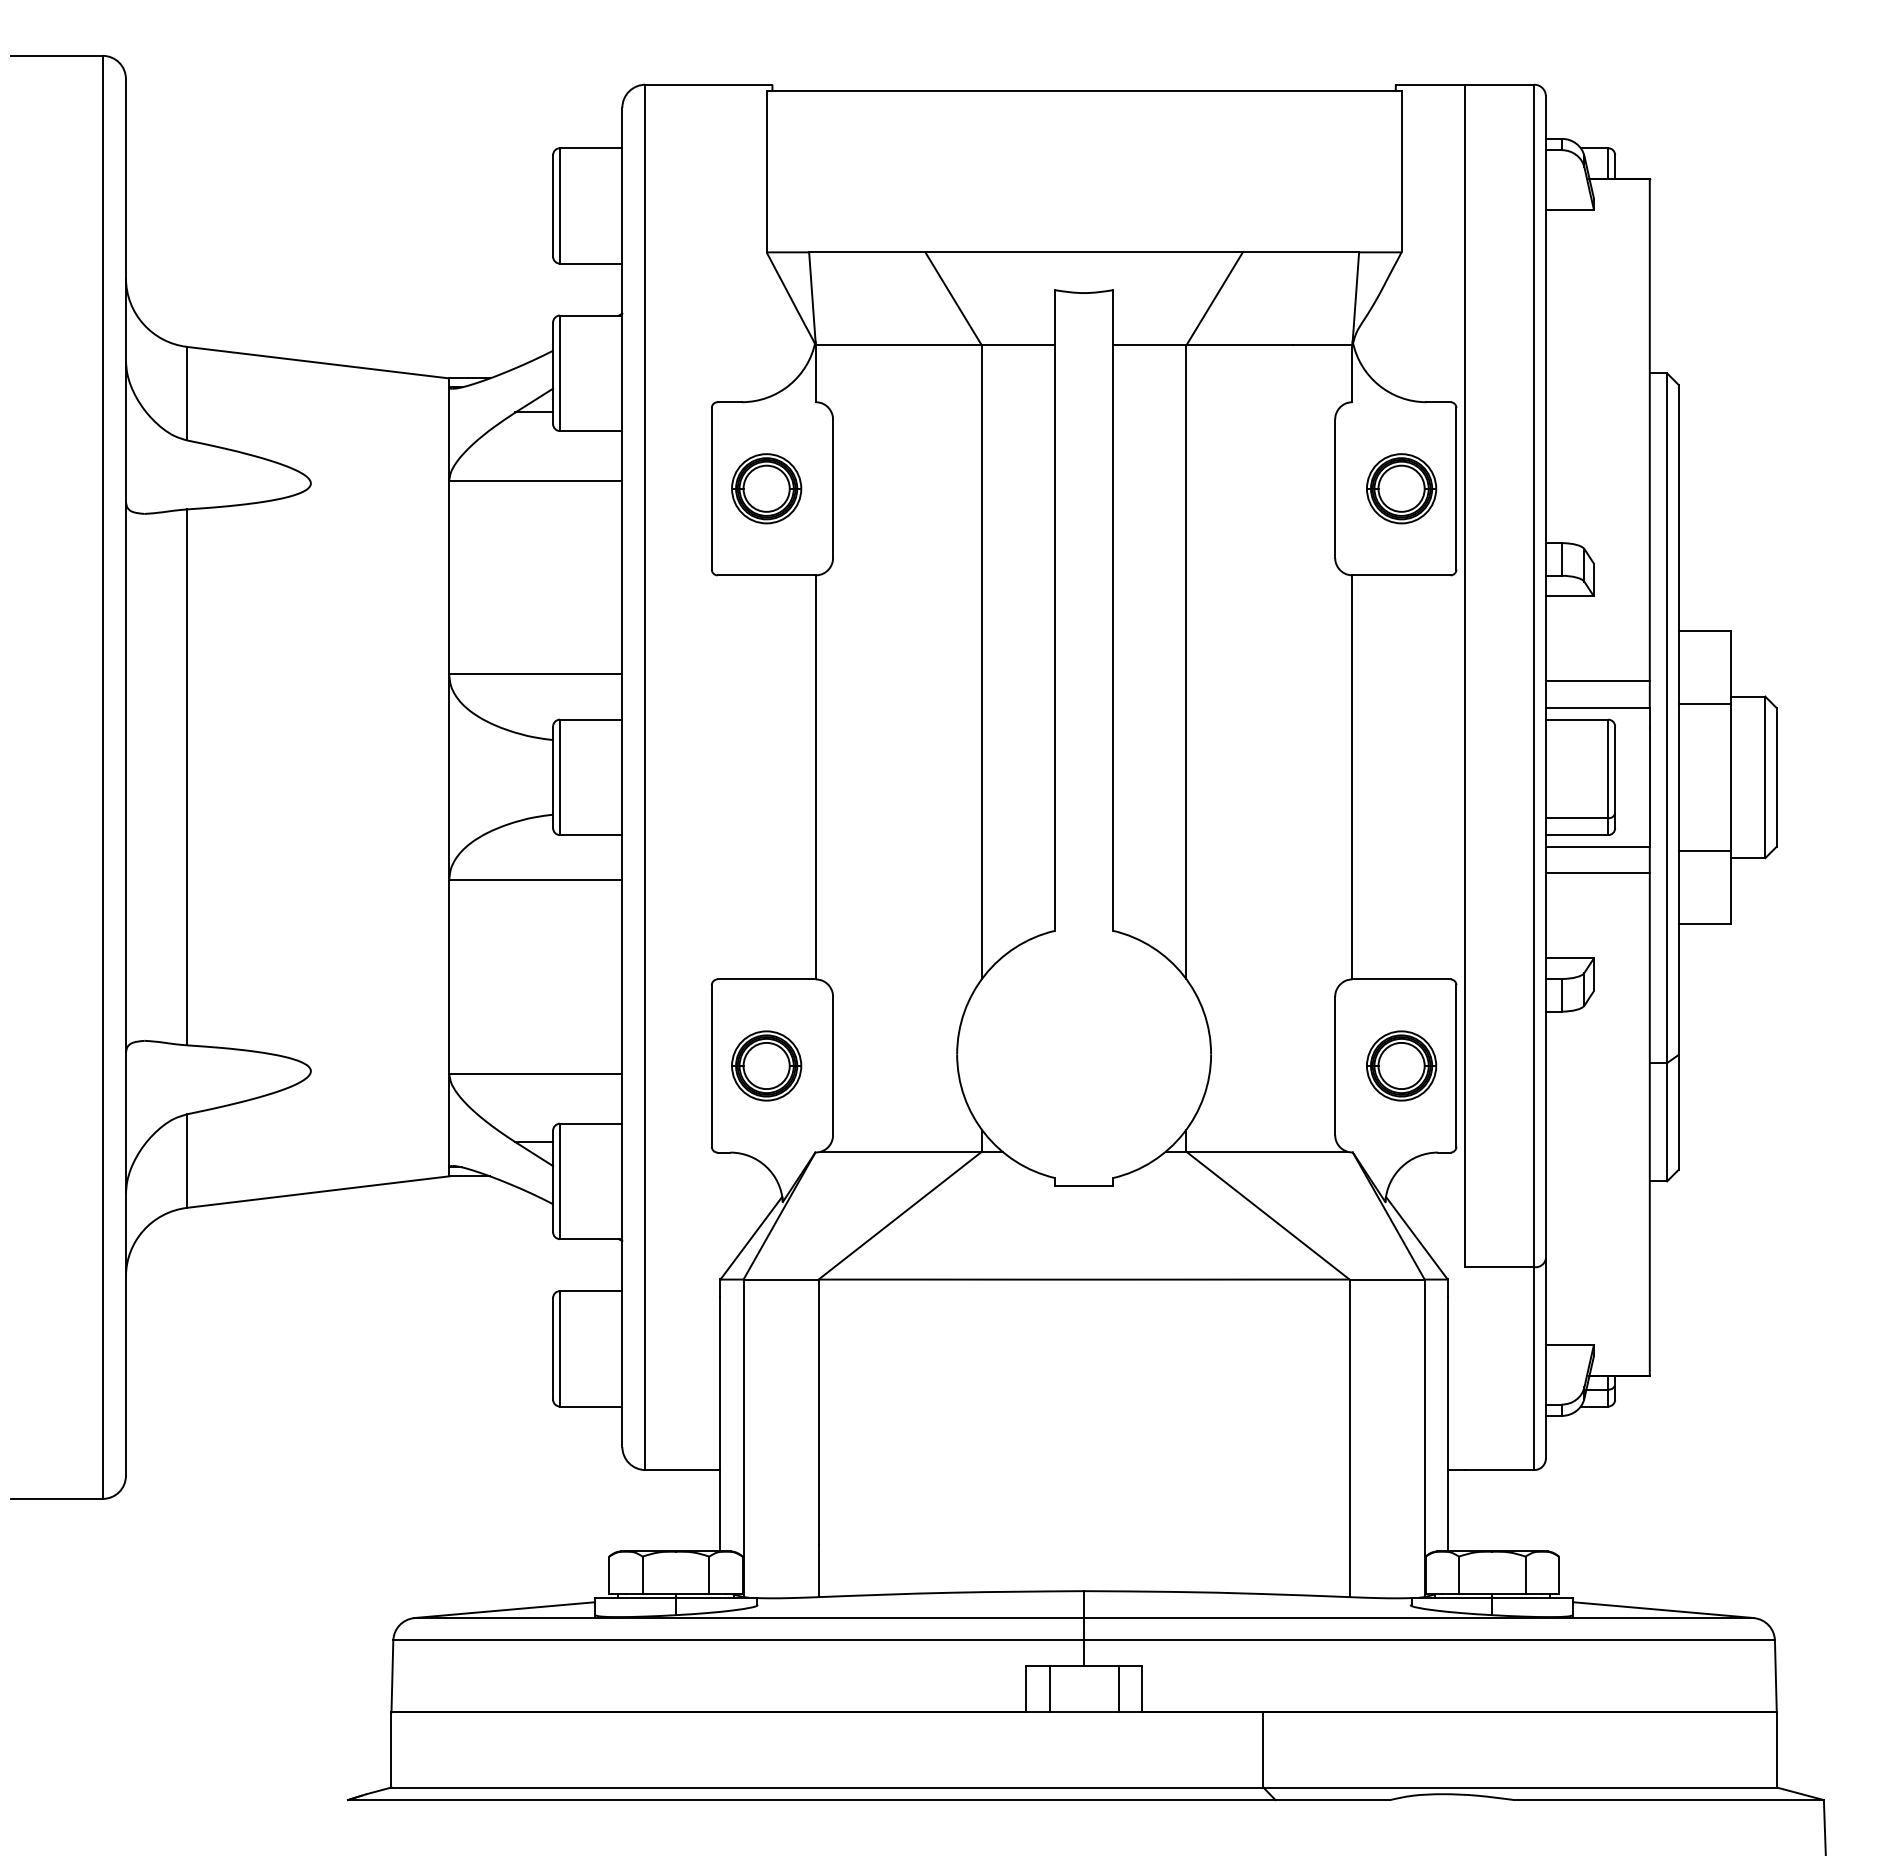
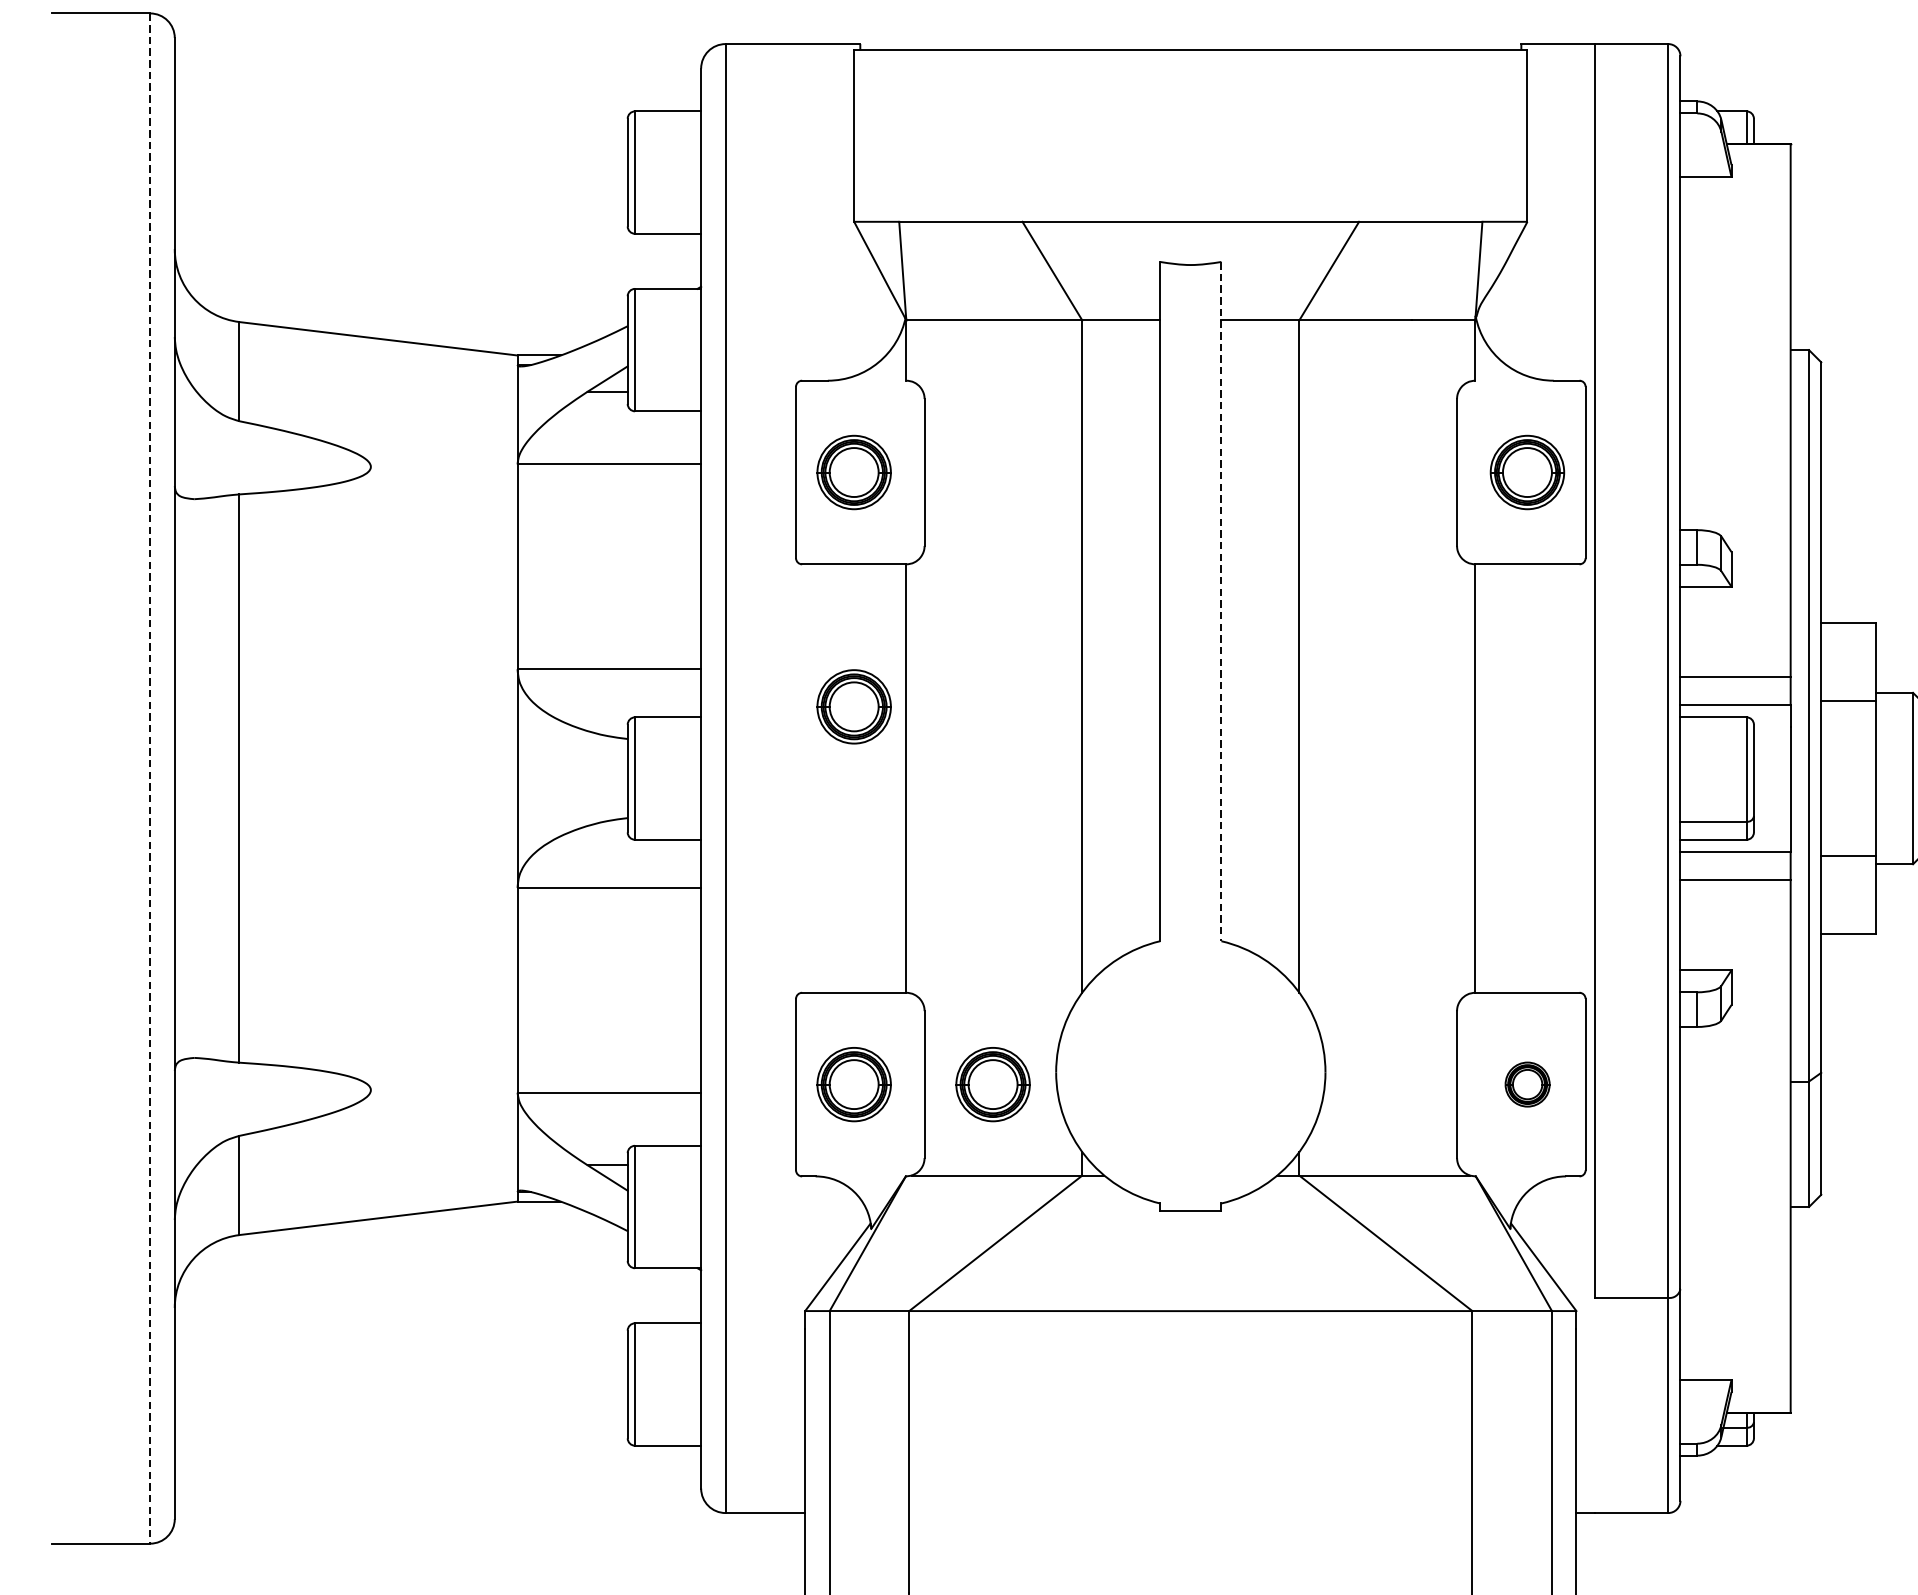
line: (1112, 611) -> (1220, 602), solid -> dashed
part: (766, 709) -> (854, 706), added
line: (102, 777) -> (149, 778), solid -> dashed
part: (897, 1065) -> (992, 1084), added
part: (1401, 1065) -> (1527, 1084), size x0.6

